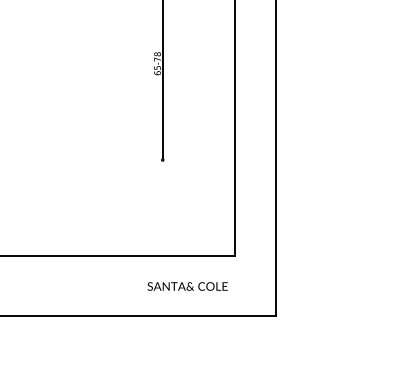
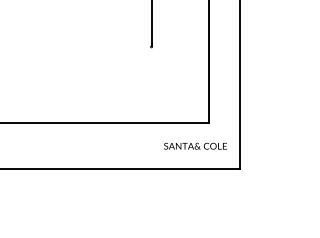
text: (187, 286) -> (195, 146), moved

